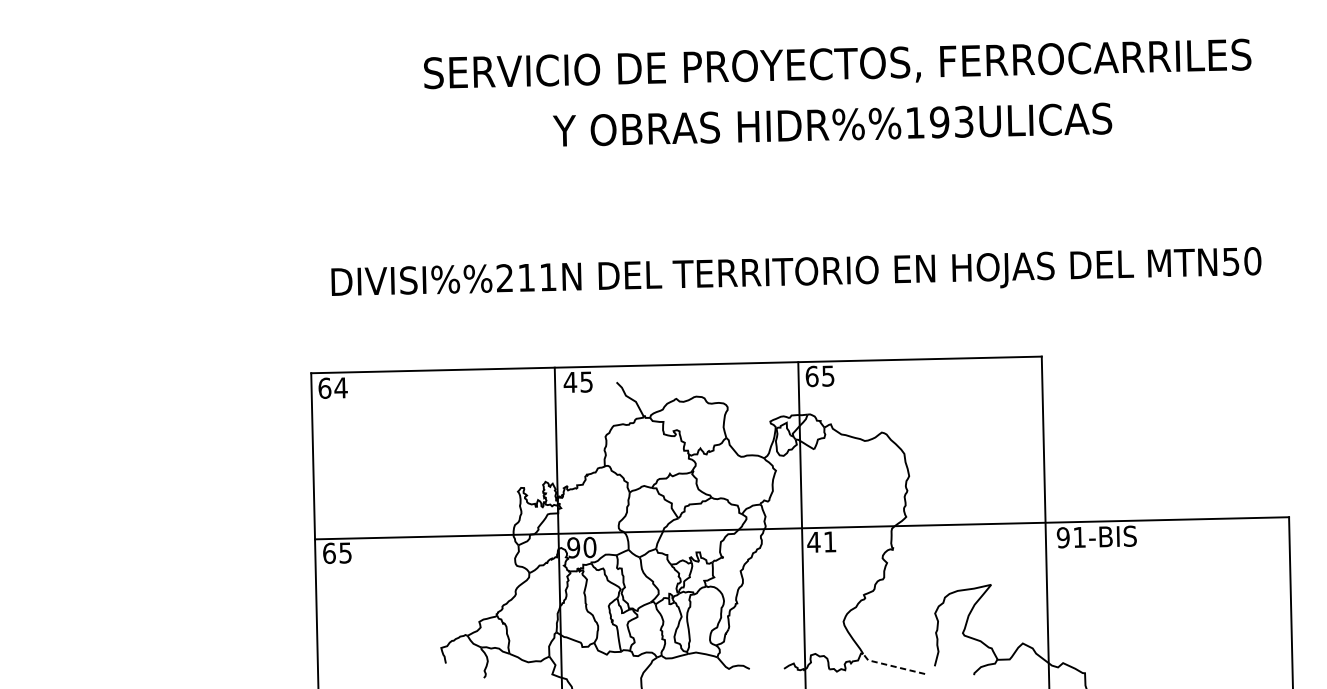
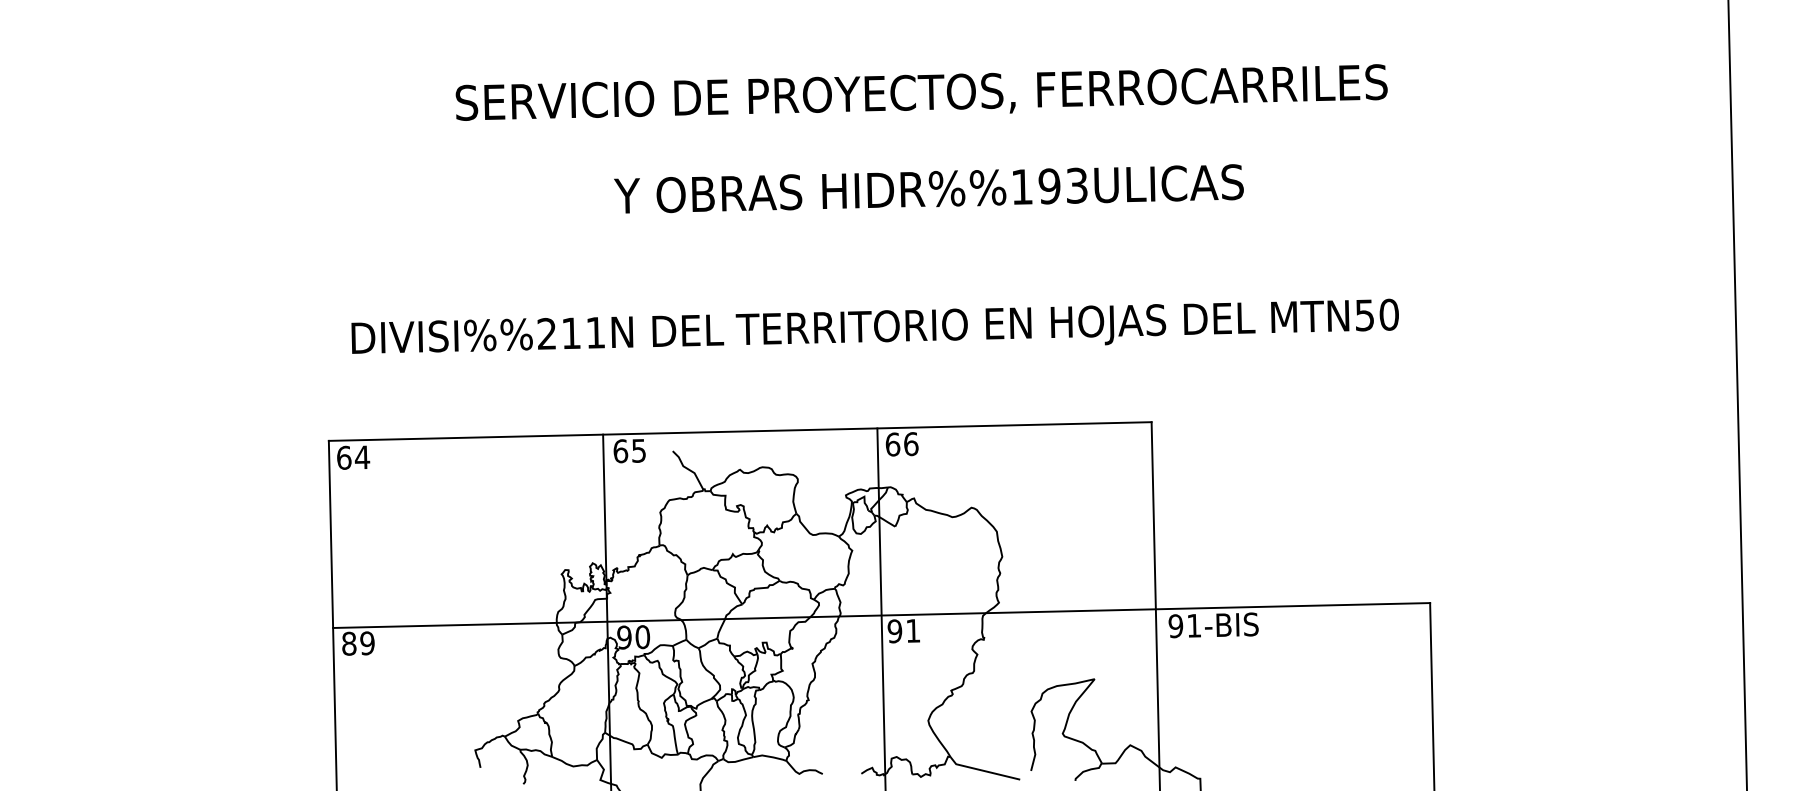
text: (832, 124) -> (928, 188), moved
text: (828, 376) -> (911, 444), 65 -> 66
text: (570, 382) -> (620, 451), 45 -> 65
text: (813, 542) -> (894, 631), 41 -> 91
text: (337, 553) -> (358, 643), 65 -> 89
line: (891, 665) -> (982, 770), dashed -> solid

